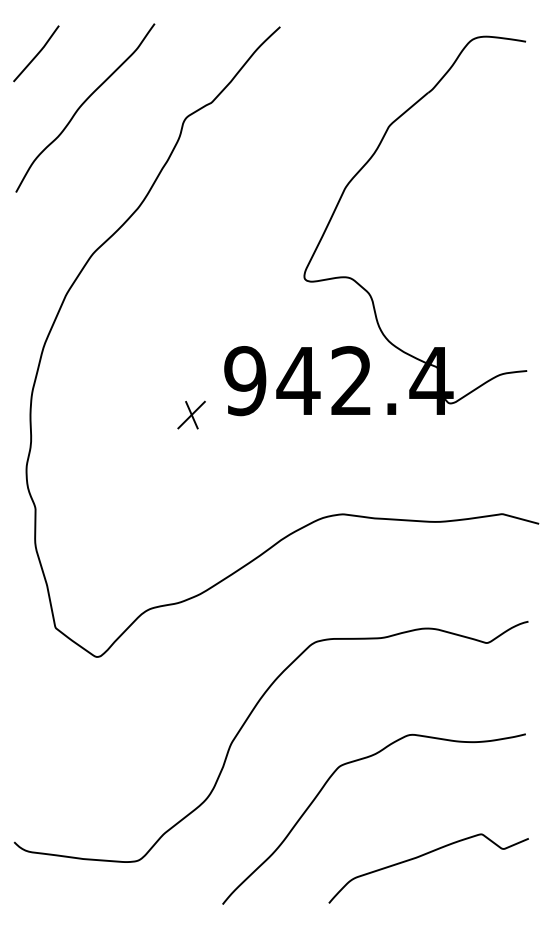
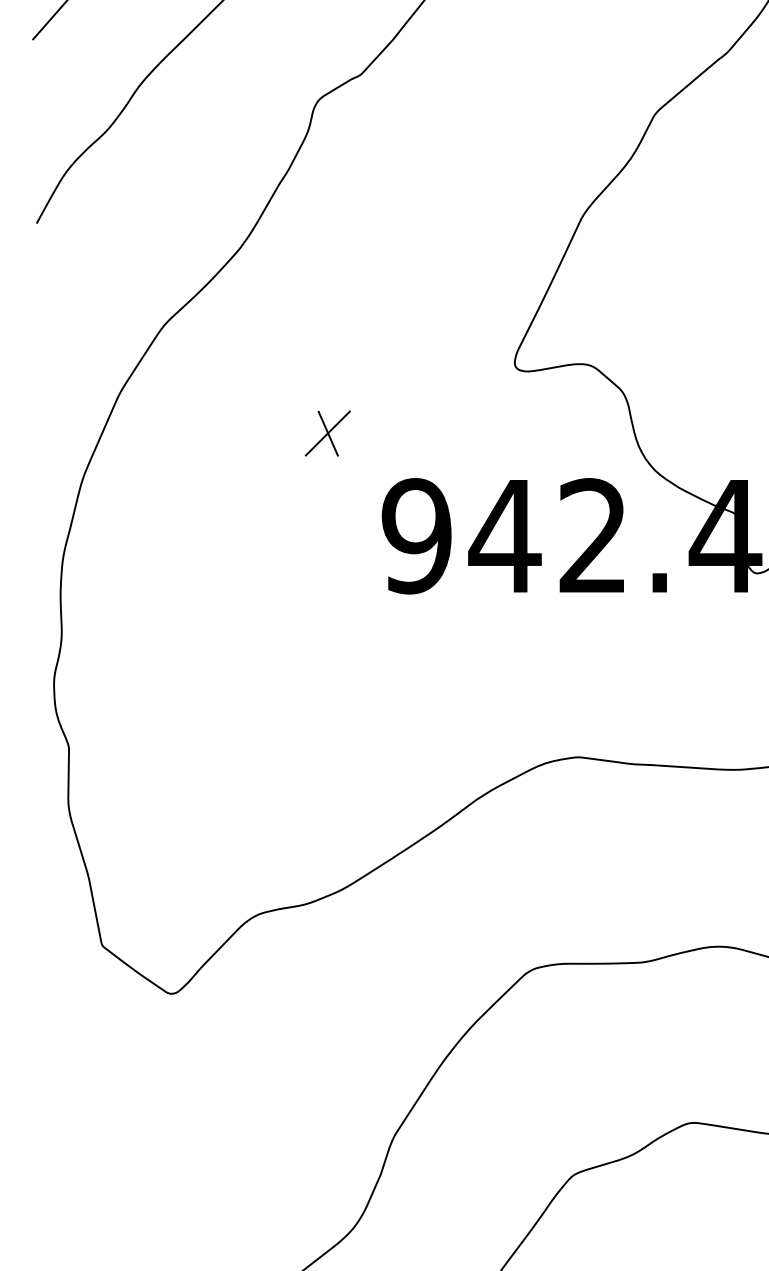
part: (191, 414) -> (327, 432), moved

